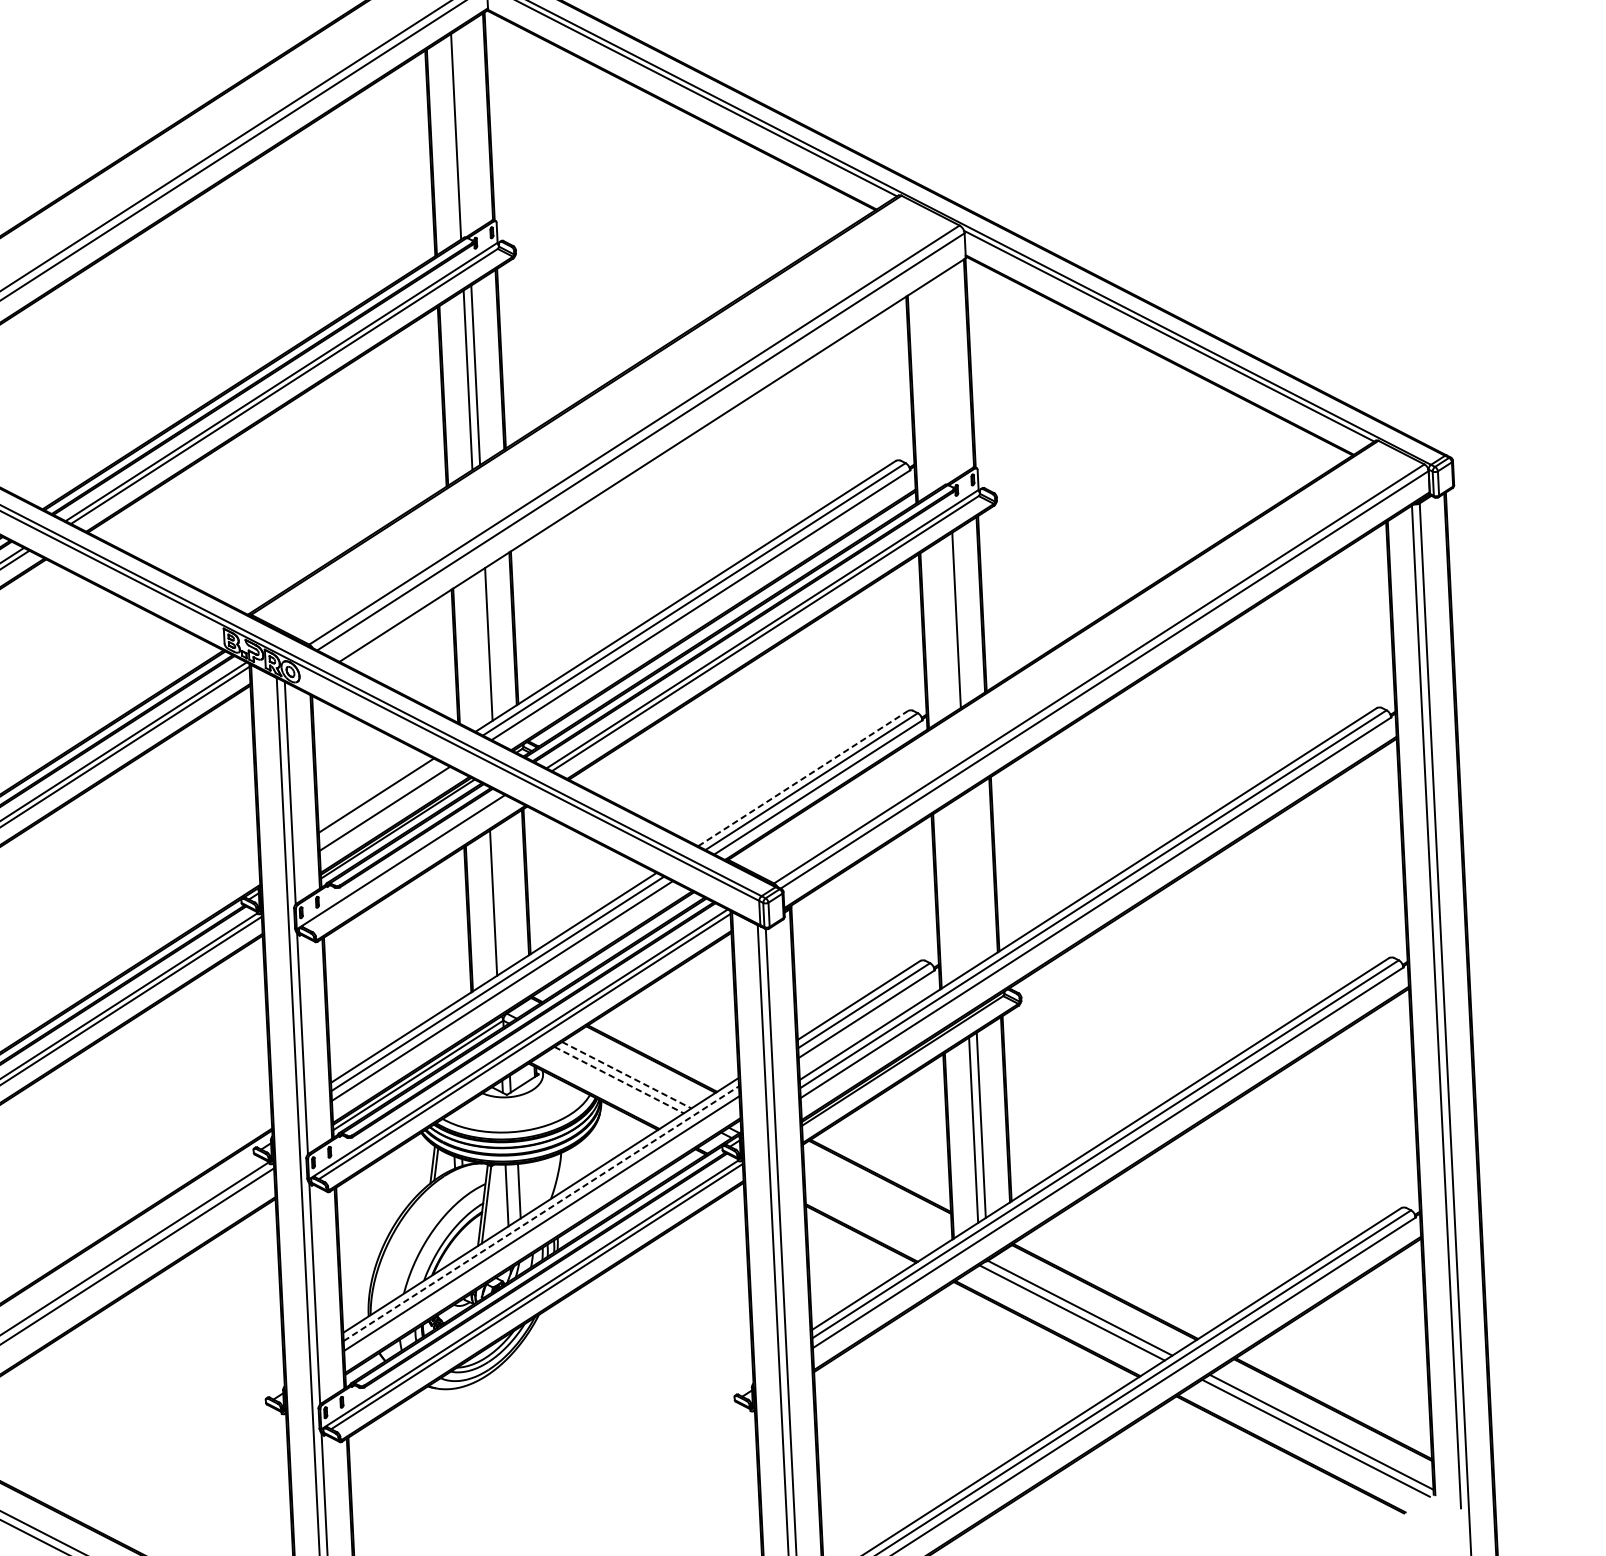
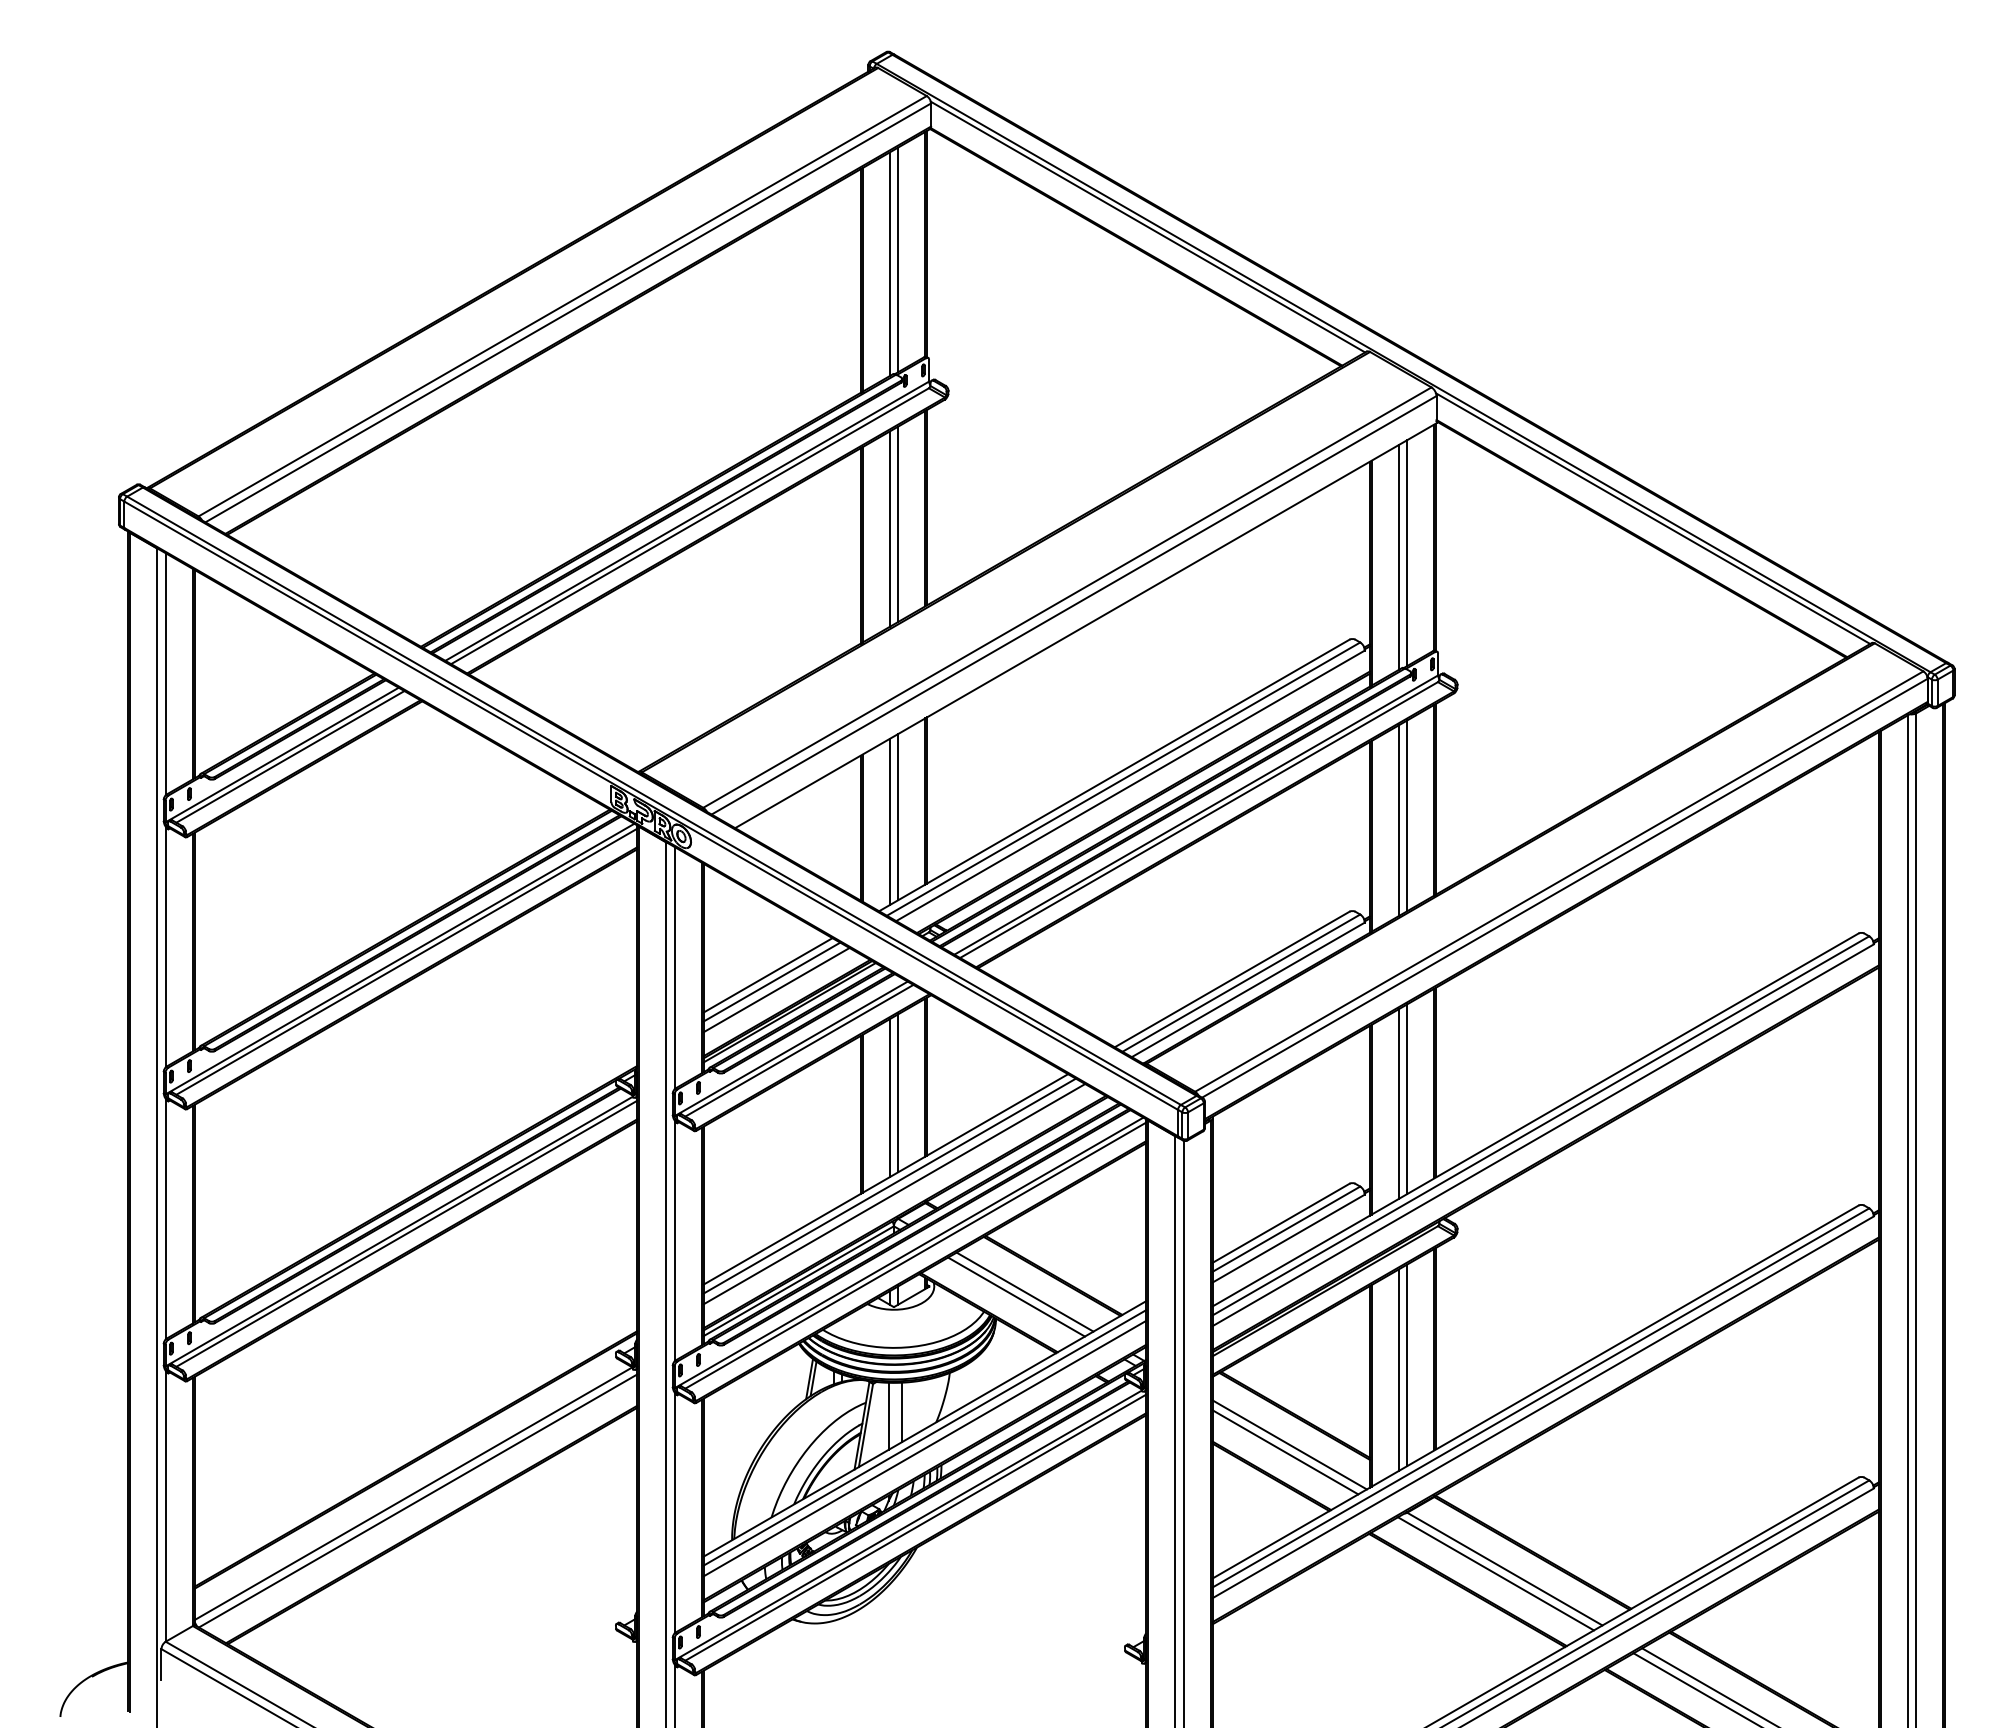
line: (464, 131) -> (898, 259), added
line: (945, 379) -> (1407, 553), added
line: (936, 383) -> (1398, 557), added
line: (948, 625) -> (1398, 820), added
line: (481, 648) -> (889, 821), added
line: (803, 778) -> (1232, 979), dashed -> solid
line: (379, 801) -> (771, 981), added
line: (408, 863) -> (799, 1050), added
line: (969, 881) -> (1407, 1099), added
line: (961, 886) -> (1398, 1104), added
line: (501, 898) -> (898, 1093), added
line: (627, 1075) -> (1025, 1292), dashed -> solid
line: (619, 1080) -> (1016, 1297), dashed -> solid
line: (876, 1203) -> (1289, 1444), added
line: (873, 1210) -> (1285, 1452), added
line: (540, 1213) -> (924, 1437), dashed -> solid

